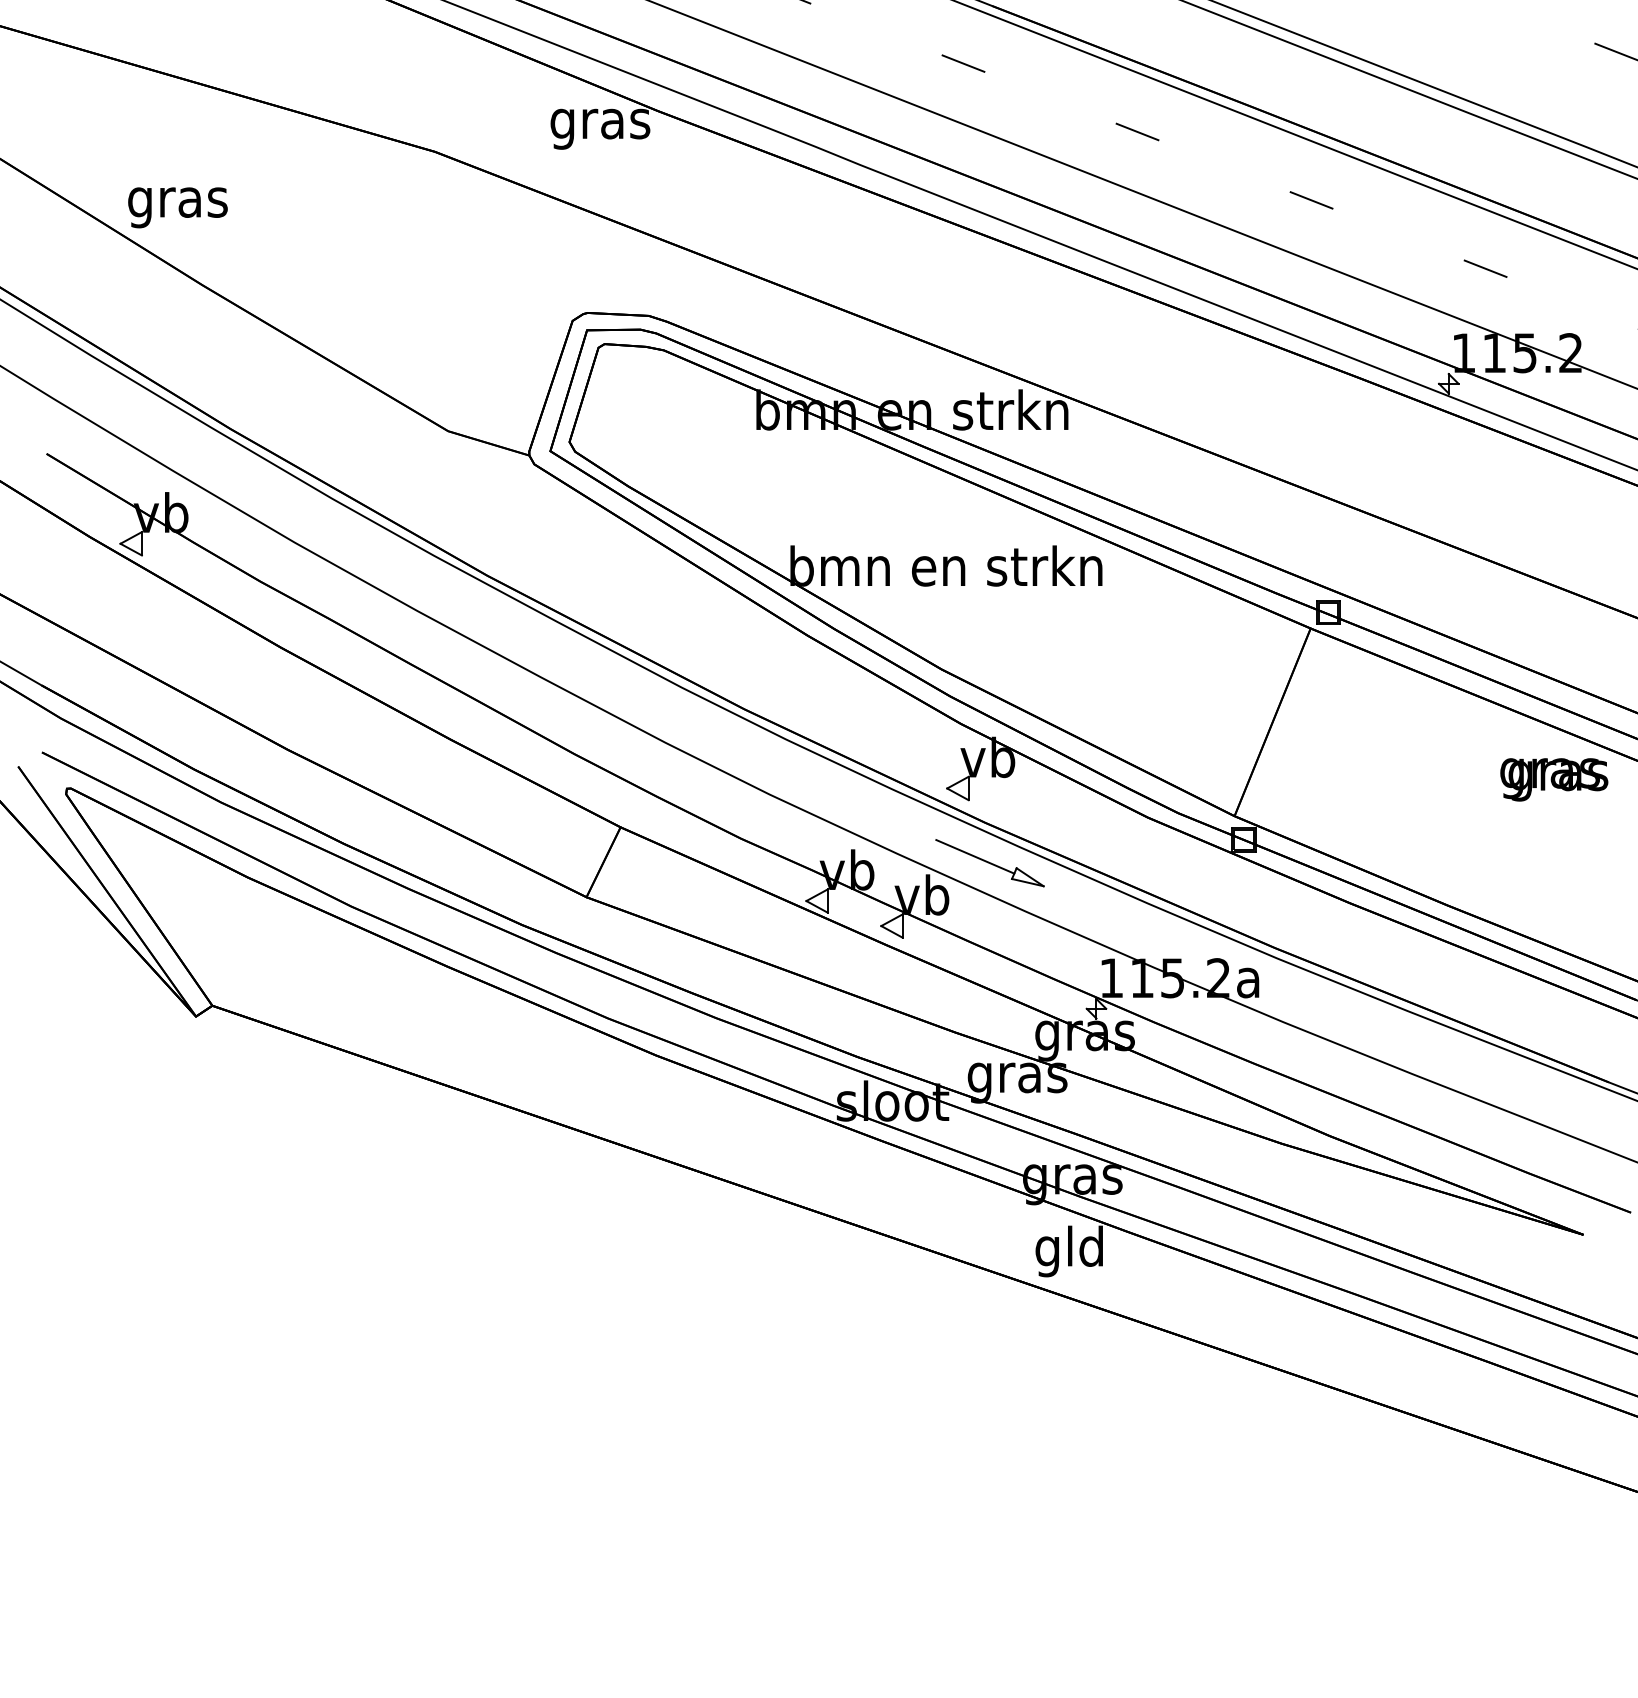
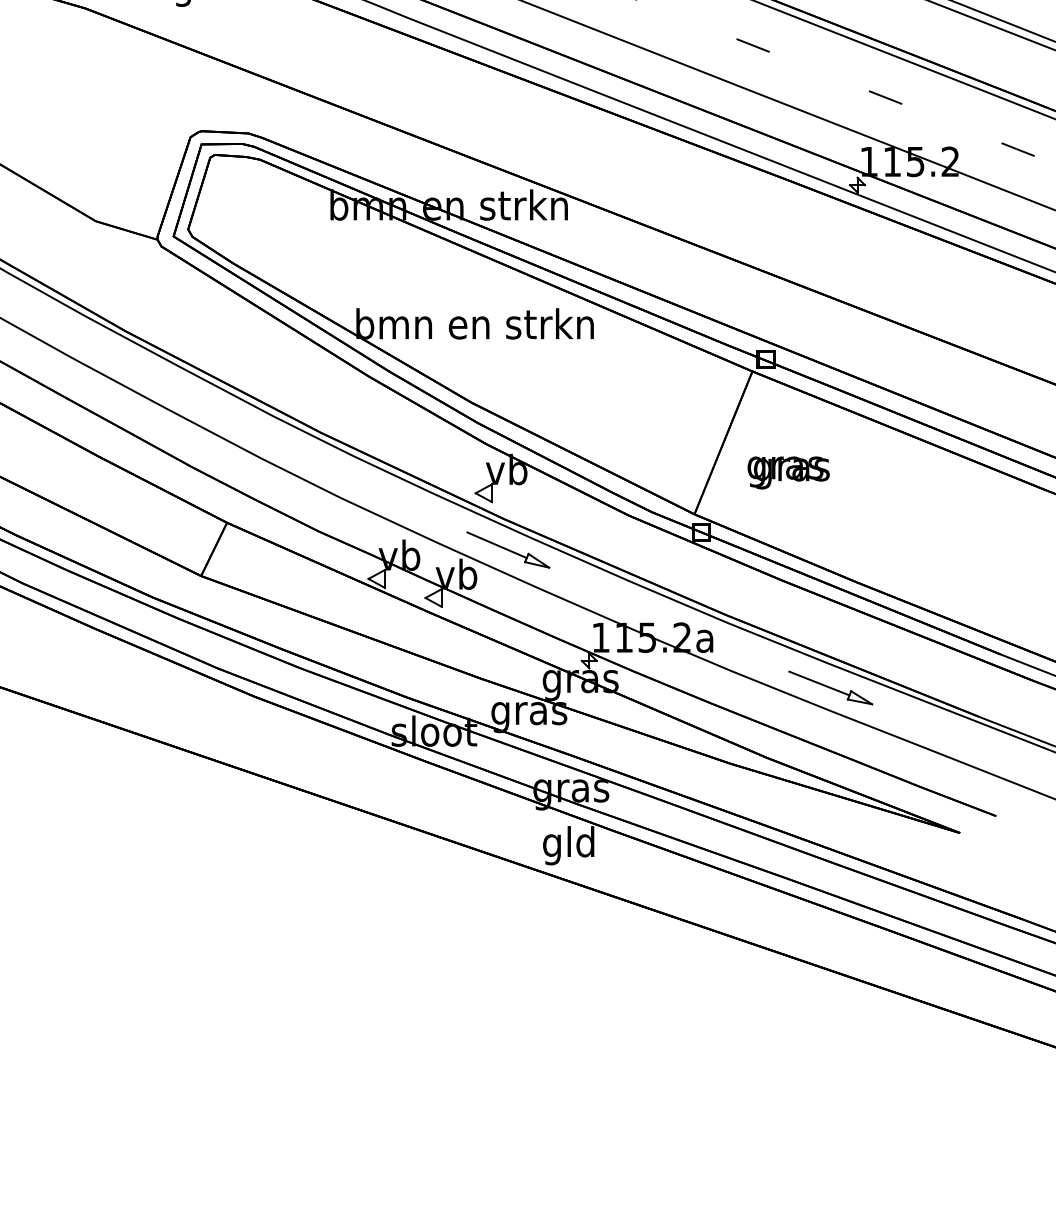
text: (1554, 779) -> (788, 472), moved
part: (1413, 1043) -> (830, 687), added

